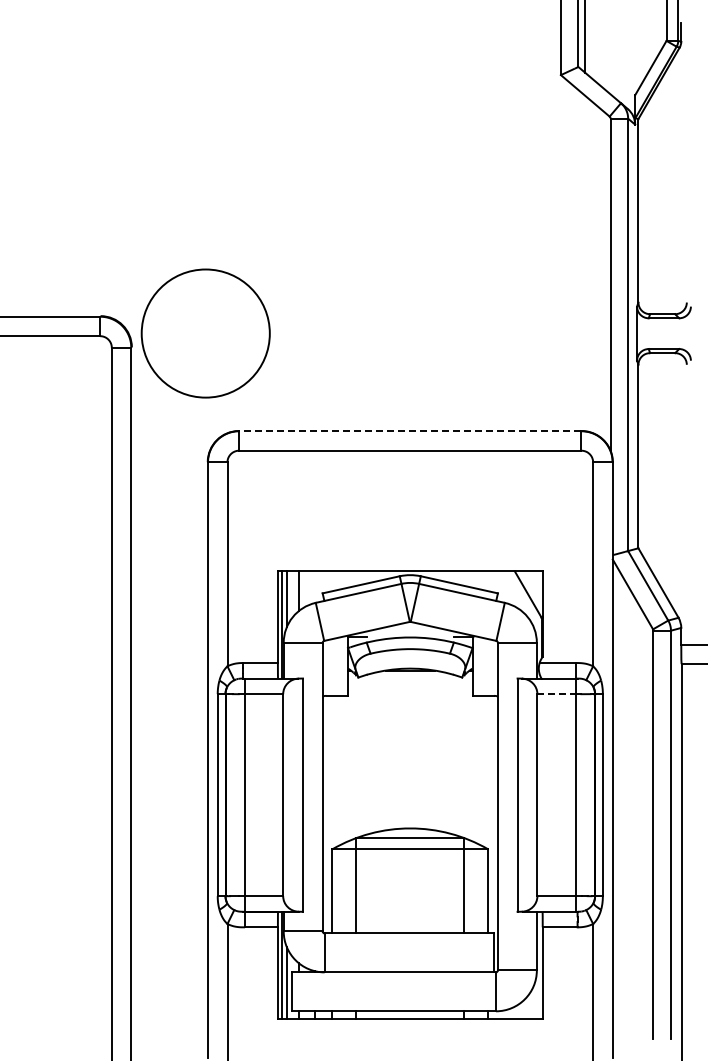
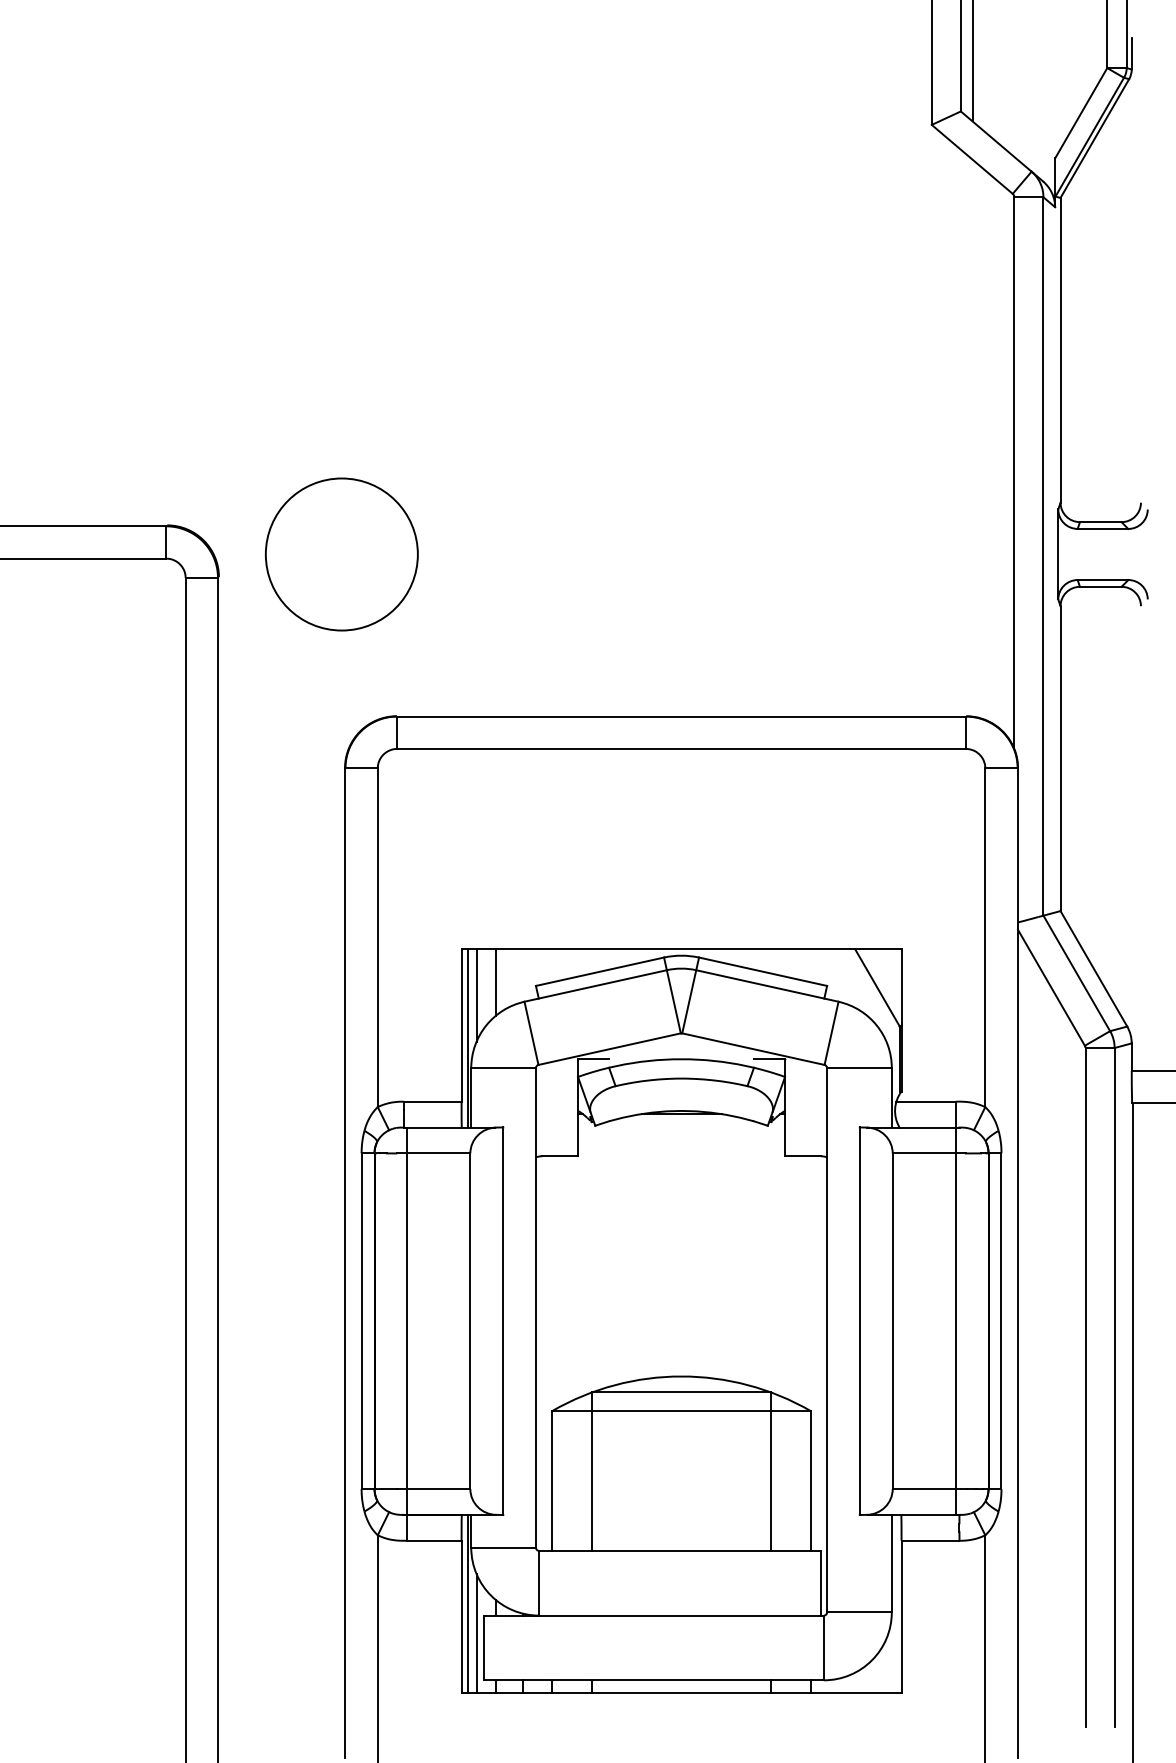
circle: (205, 333) -> (341, 554), size x0.71
line: (409, 431) -> (680, 717), dashed -> solid
line: (557, 694) -> (926, 1153), dashed -> solid

